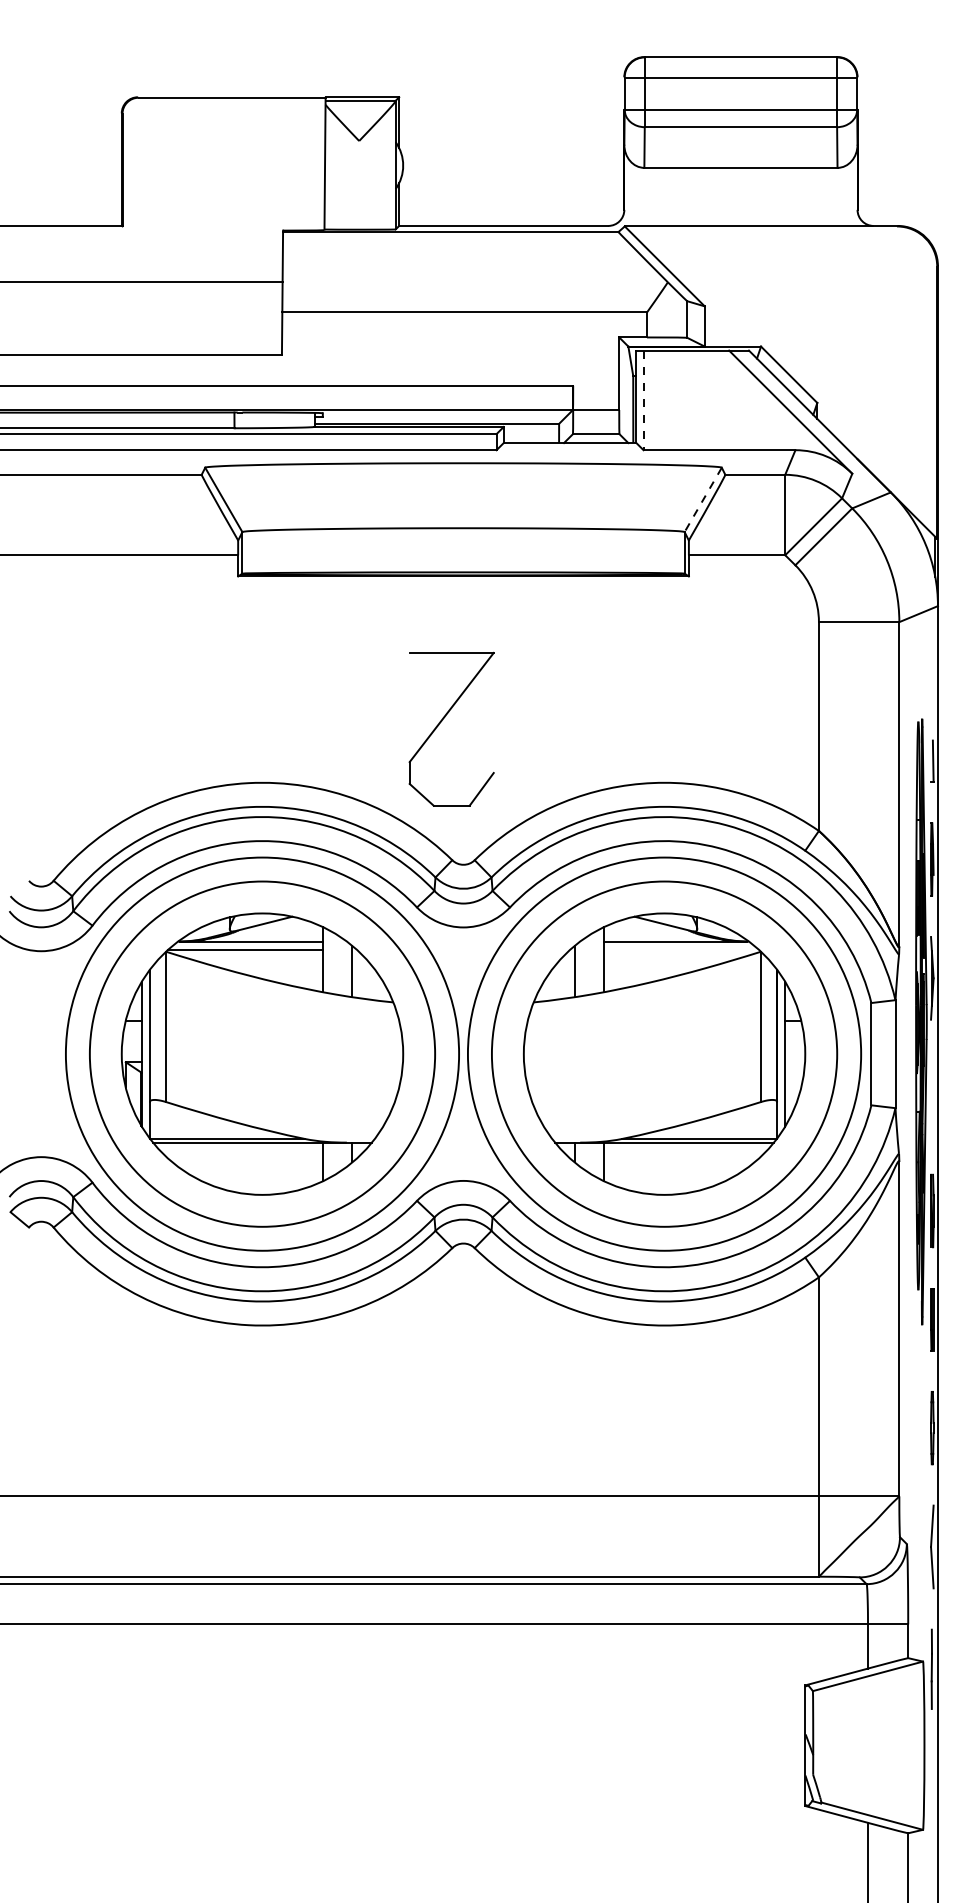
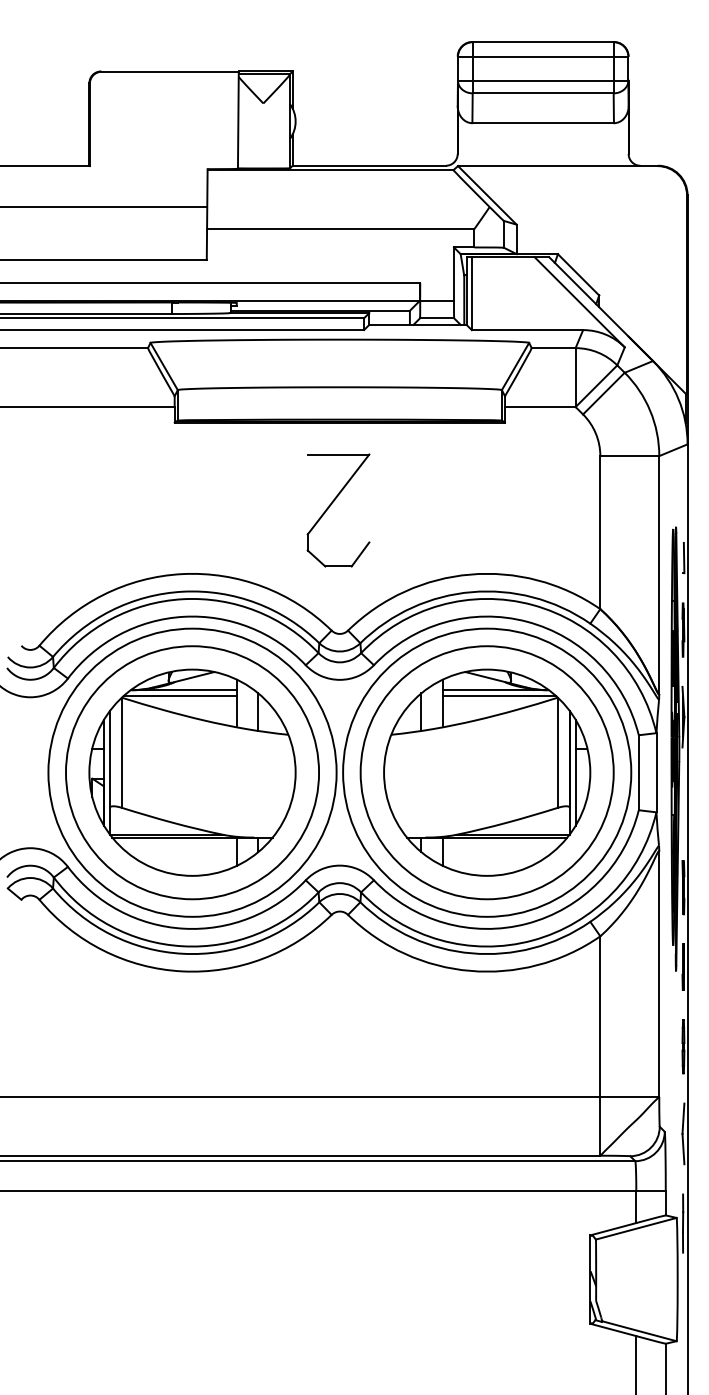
line: (643, 400) -> (471, 293), dashed -> solid
line: (702, 500) -> (515, 366), dashed -> solid
part: (442, 721) -> (331, 504), moved
line: (681, 949) -> (499, 696), added

